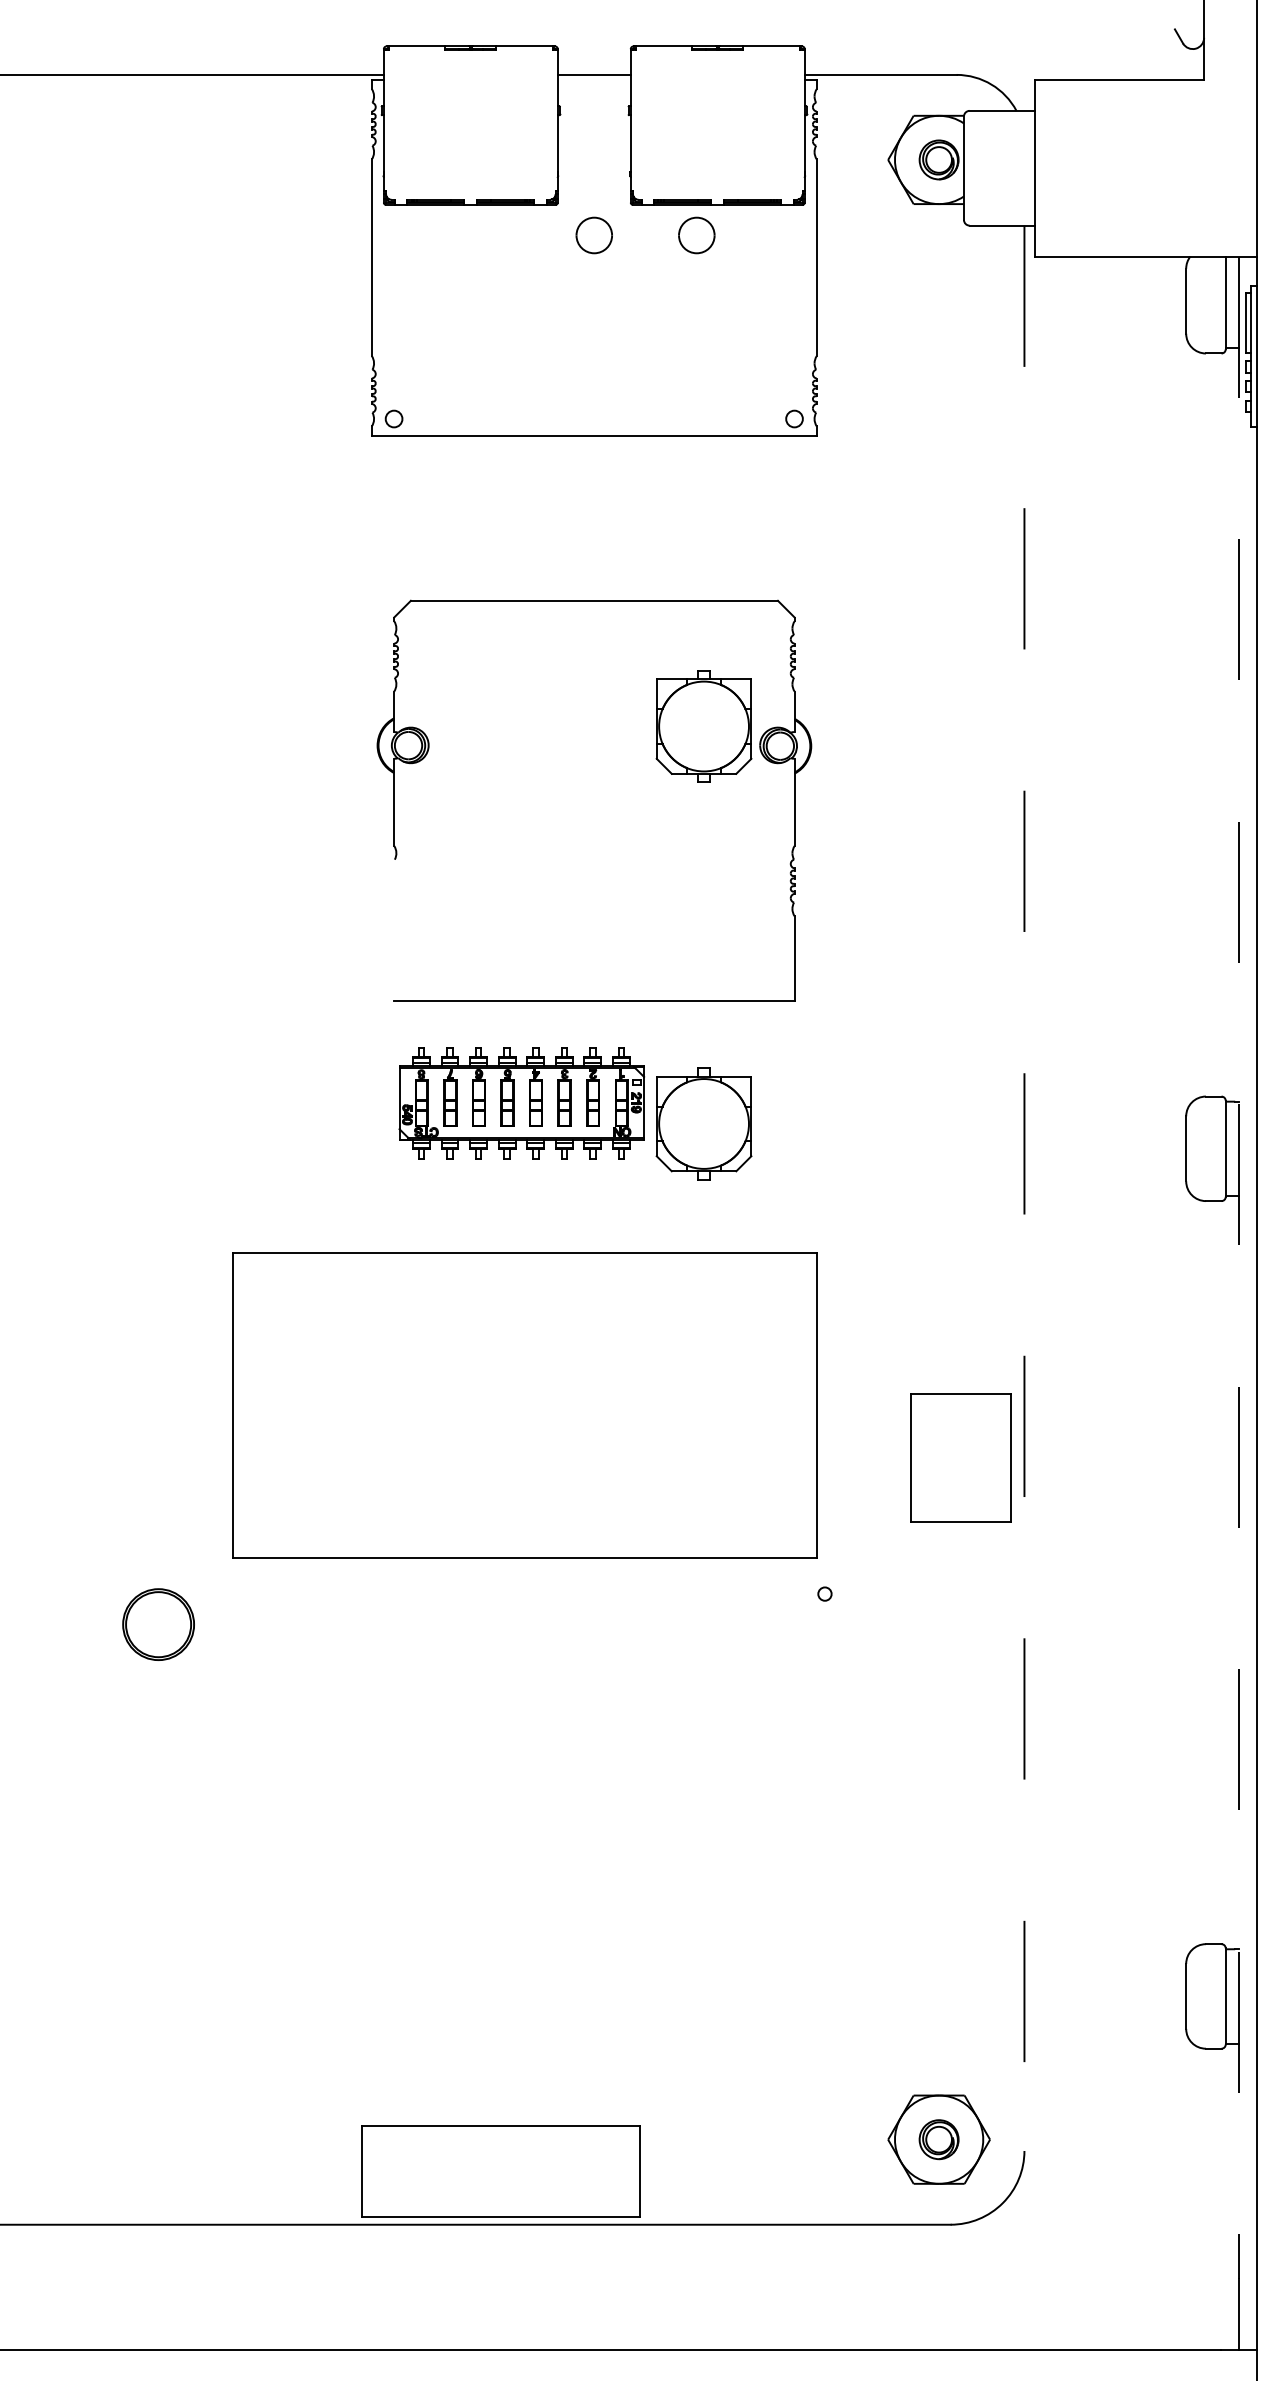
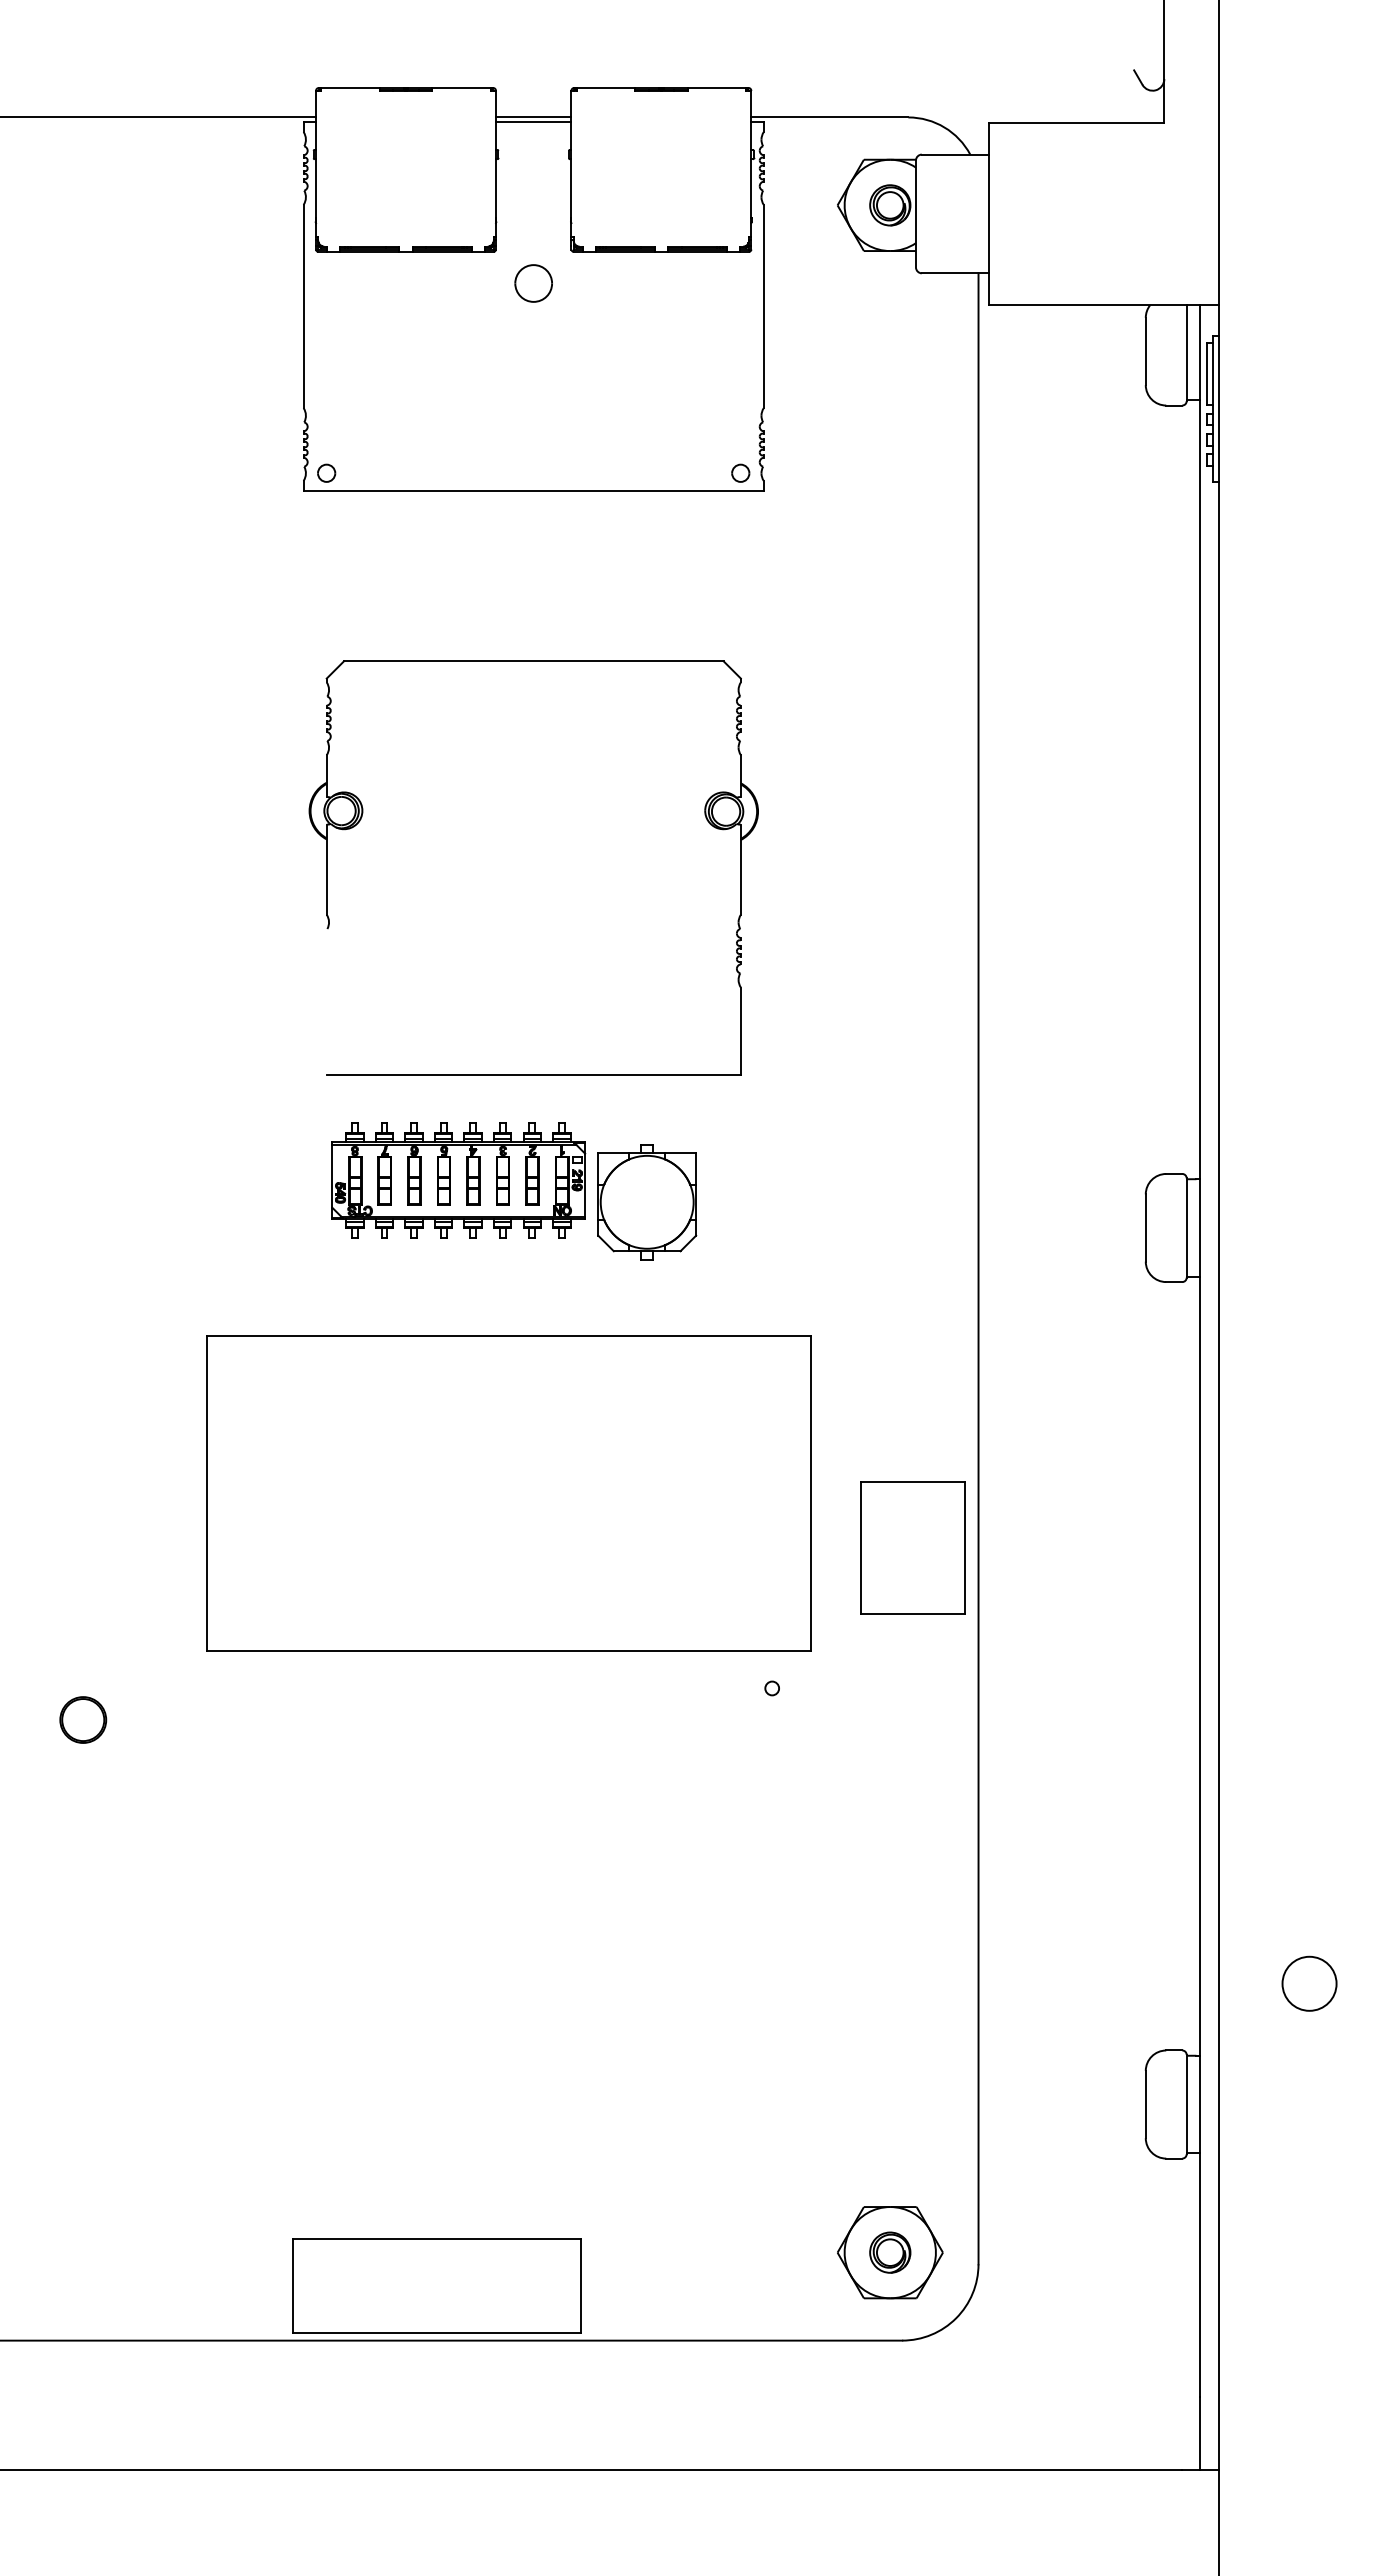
line: (594, 79) -> (533, 122), added
part: (696, 235) -> (639, 283), removed
part: (704, 726) -> (647, 791), removed
line: (1024, 1187) -> (978, 1268), dashed -> solid
line: (1239, 1268) -> (1200, 1351), dashed -> solid
part: (524, 1405) -> (508, 1493), moved
part: (158, 1624) -> (83, 1719), size x0.62

